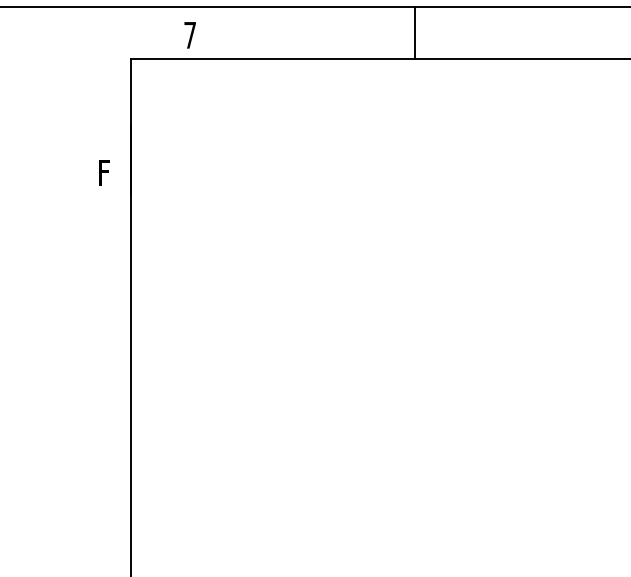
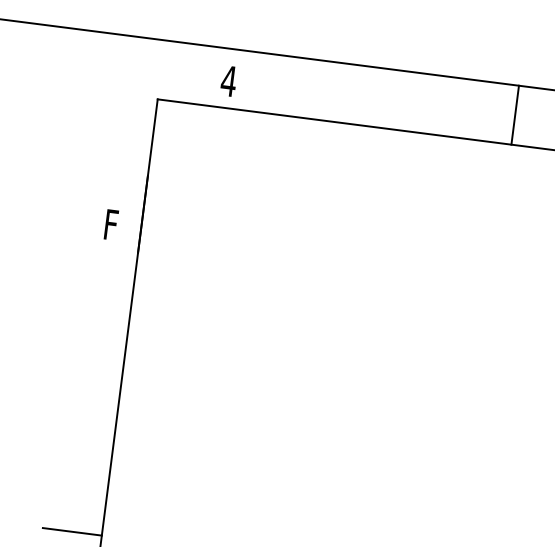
line: (414, 32) -> (514, 114), moved
text: (189, 35) -> (228, 81), 7 -> 4
line: (104, 442) -> (72, 531), added

